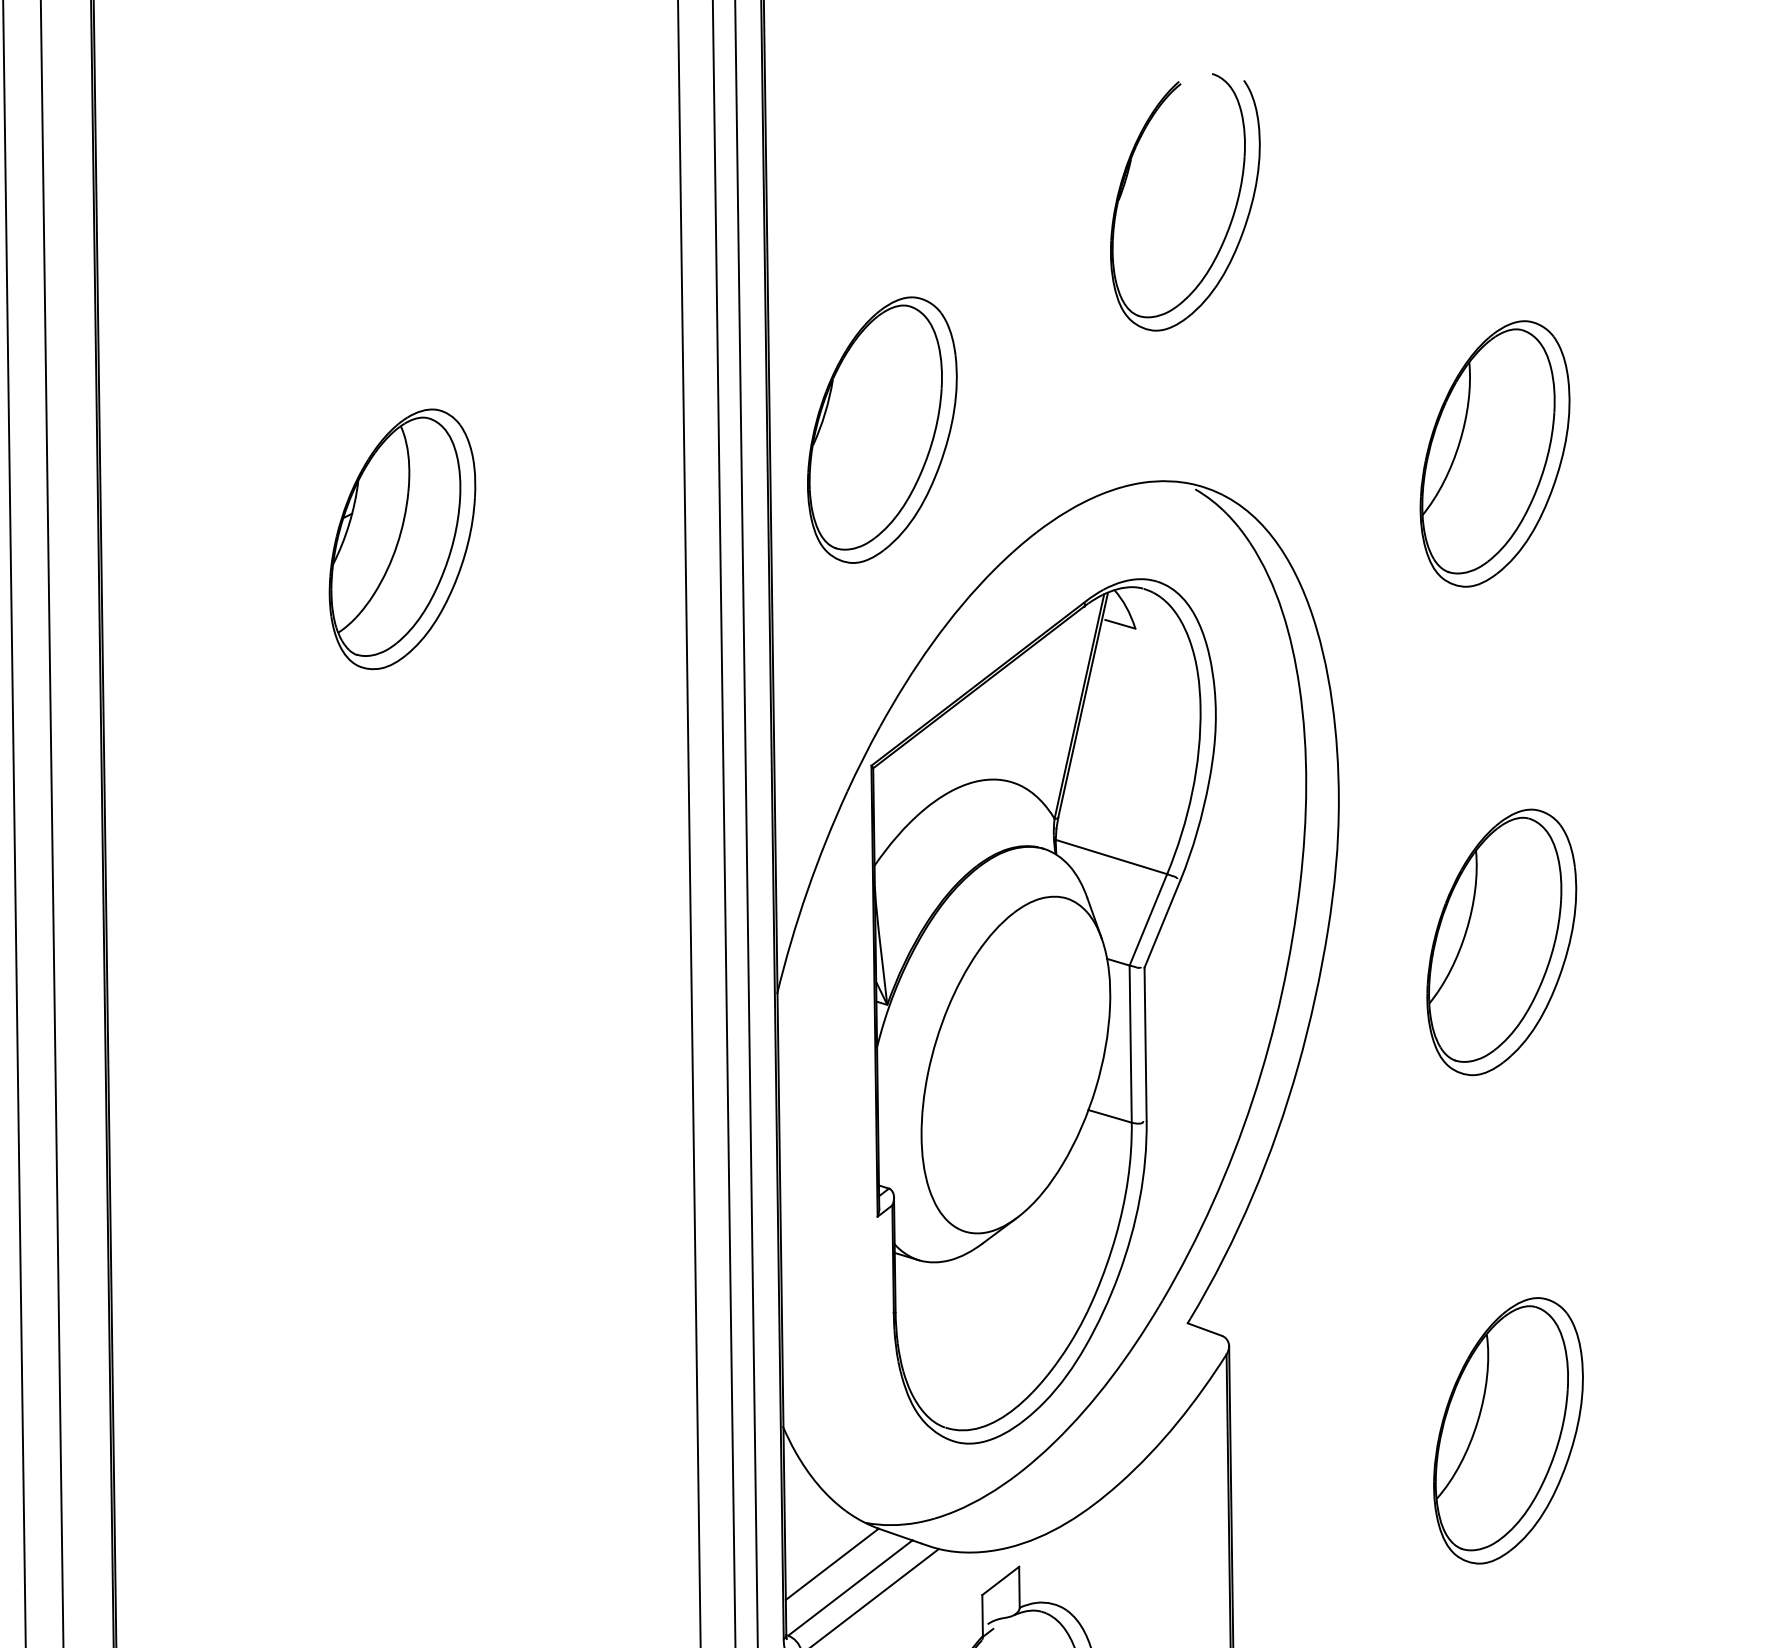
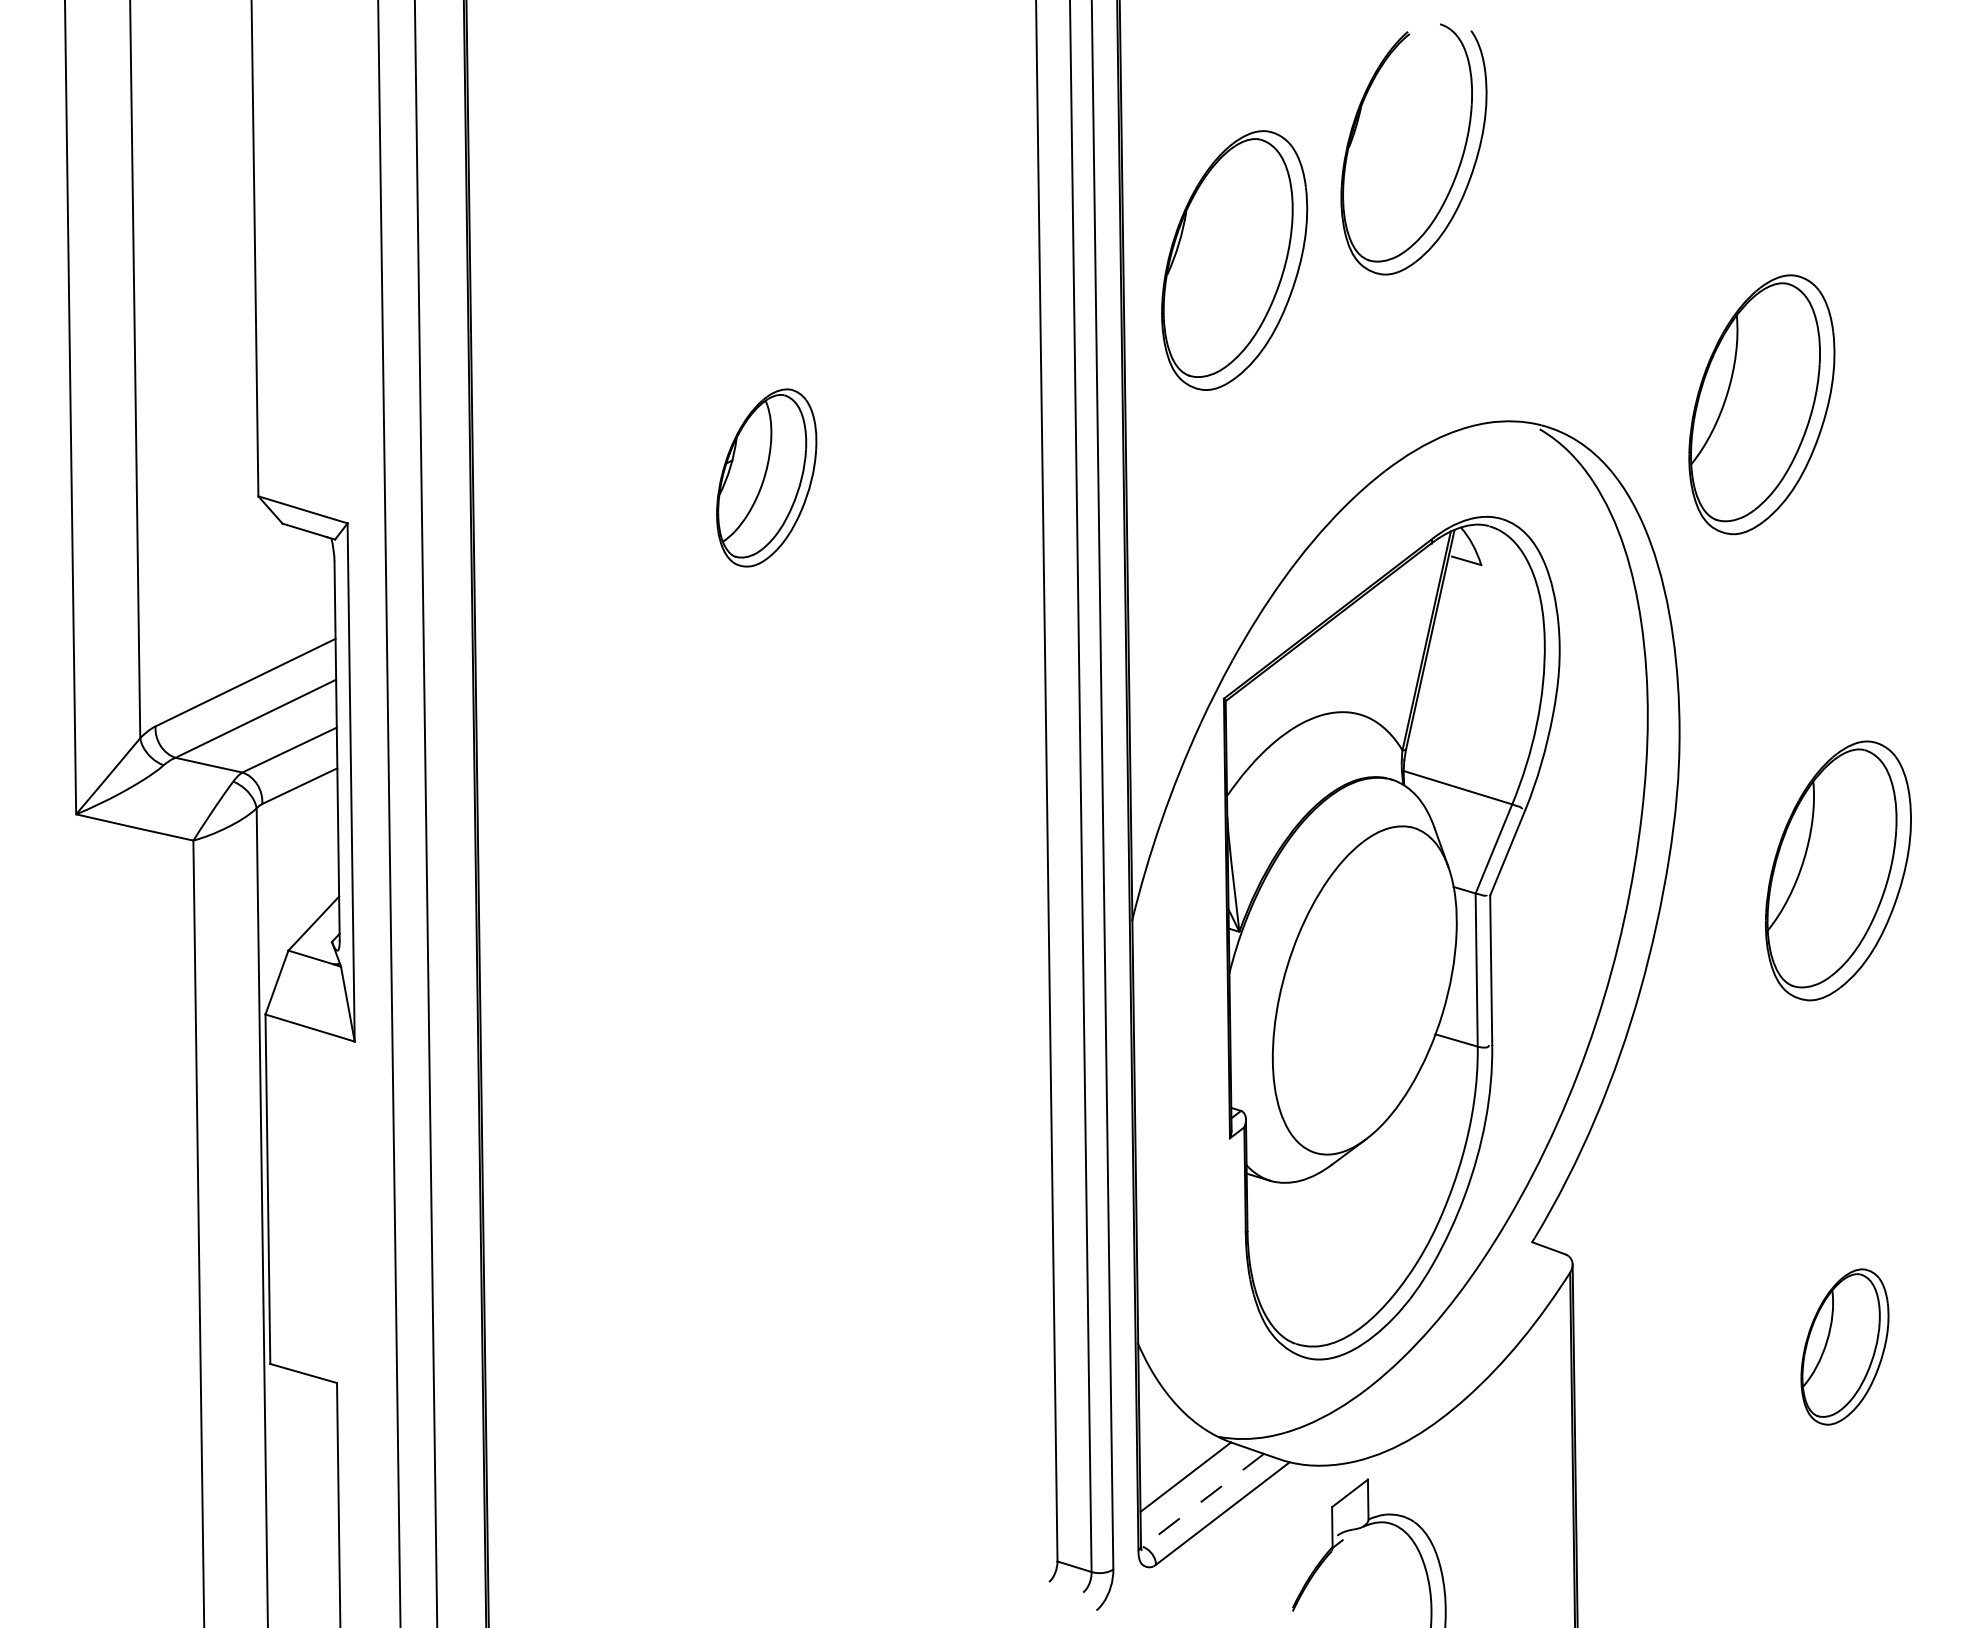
part: (1231, 218) -> (1458, 165), moved
part: (882, 430) -> (1234, 260), moved
part: (1494, 453) -> (1761, 404), moved
part: (402, 538) -> (766, 477), size x0.7
part: (1507, 1430) -> (1844, 1346), size x0.6
line: (849, 1588) -> (1202, 1500), solid -> dashed

